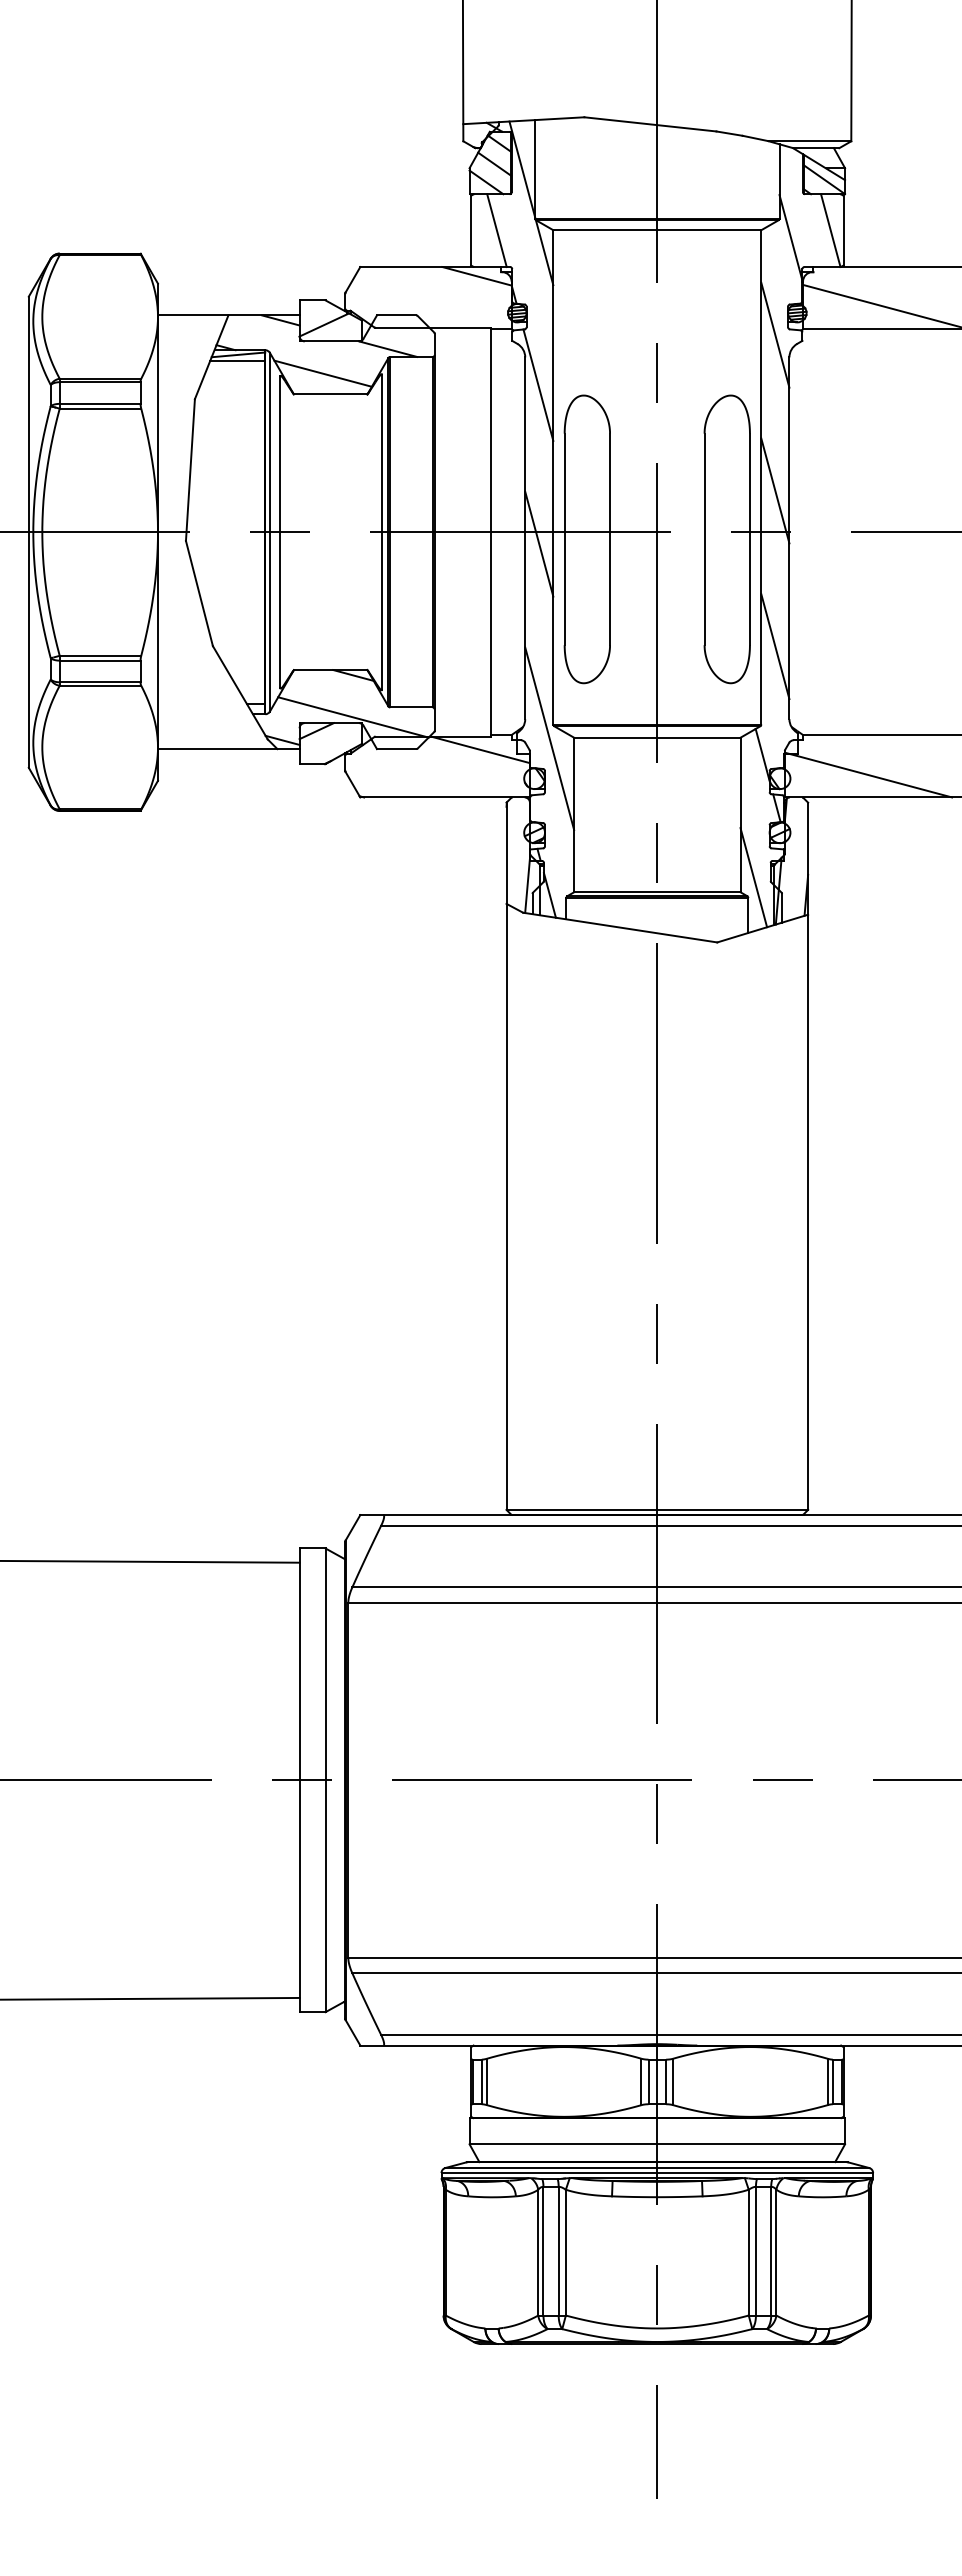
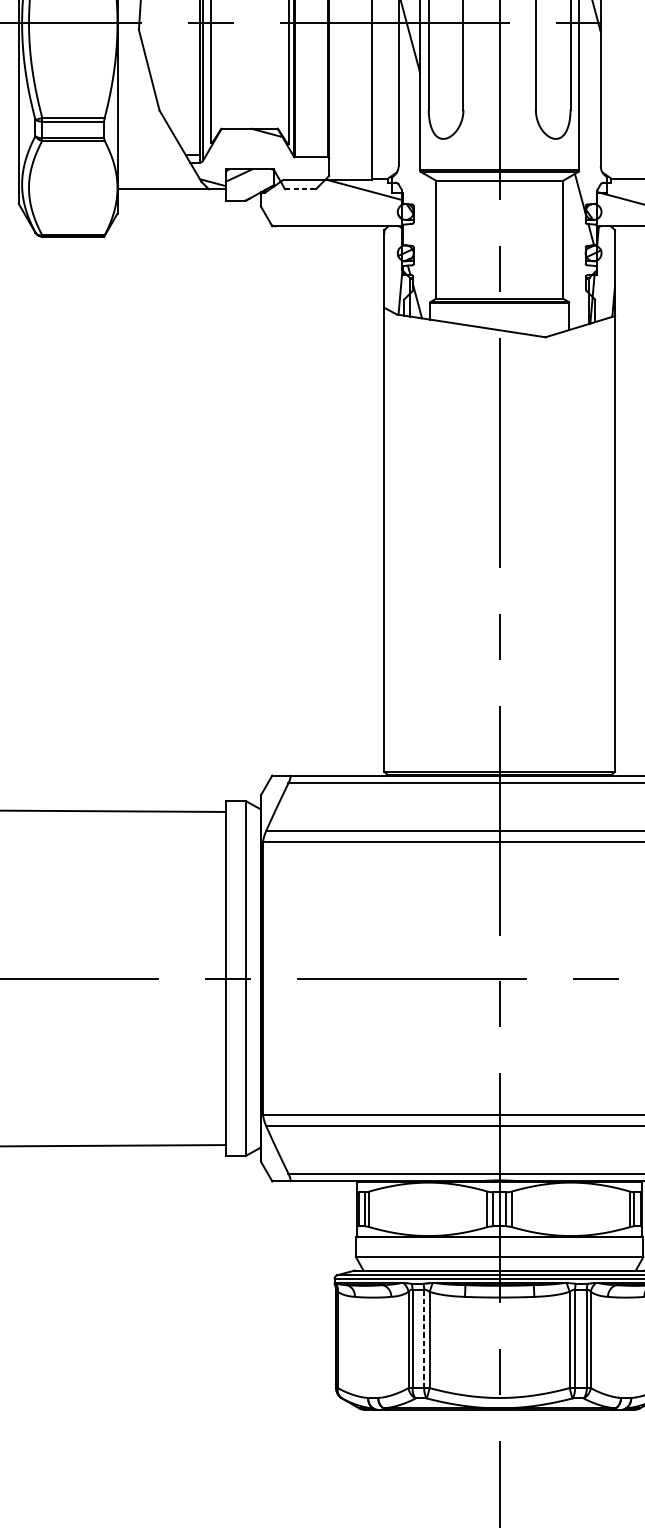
line: (775, 646) -> (590, 110), removed
line: (353, 717) -> (267, 165), removed
line: (549, 738) -> (417, 181), removed
line: (396, 749) -> (300, 189), solid -> dashed
line: (753, 877) -> (573, 287), removed
line: (558, 2250) -> (424, 1338), solid -> dashed

